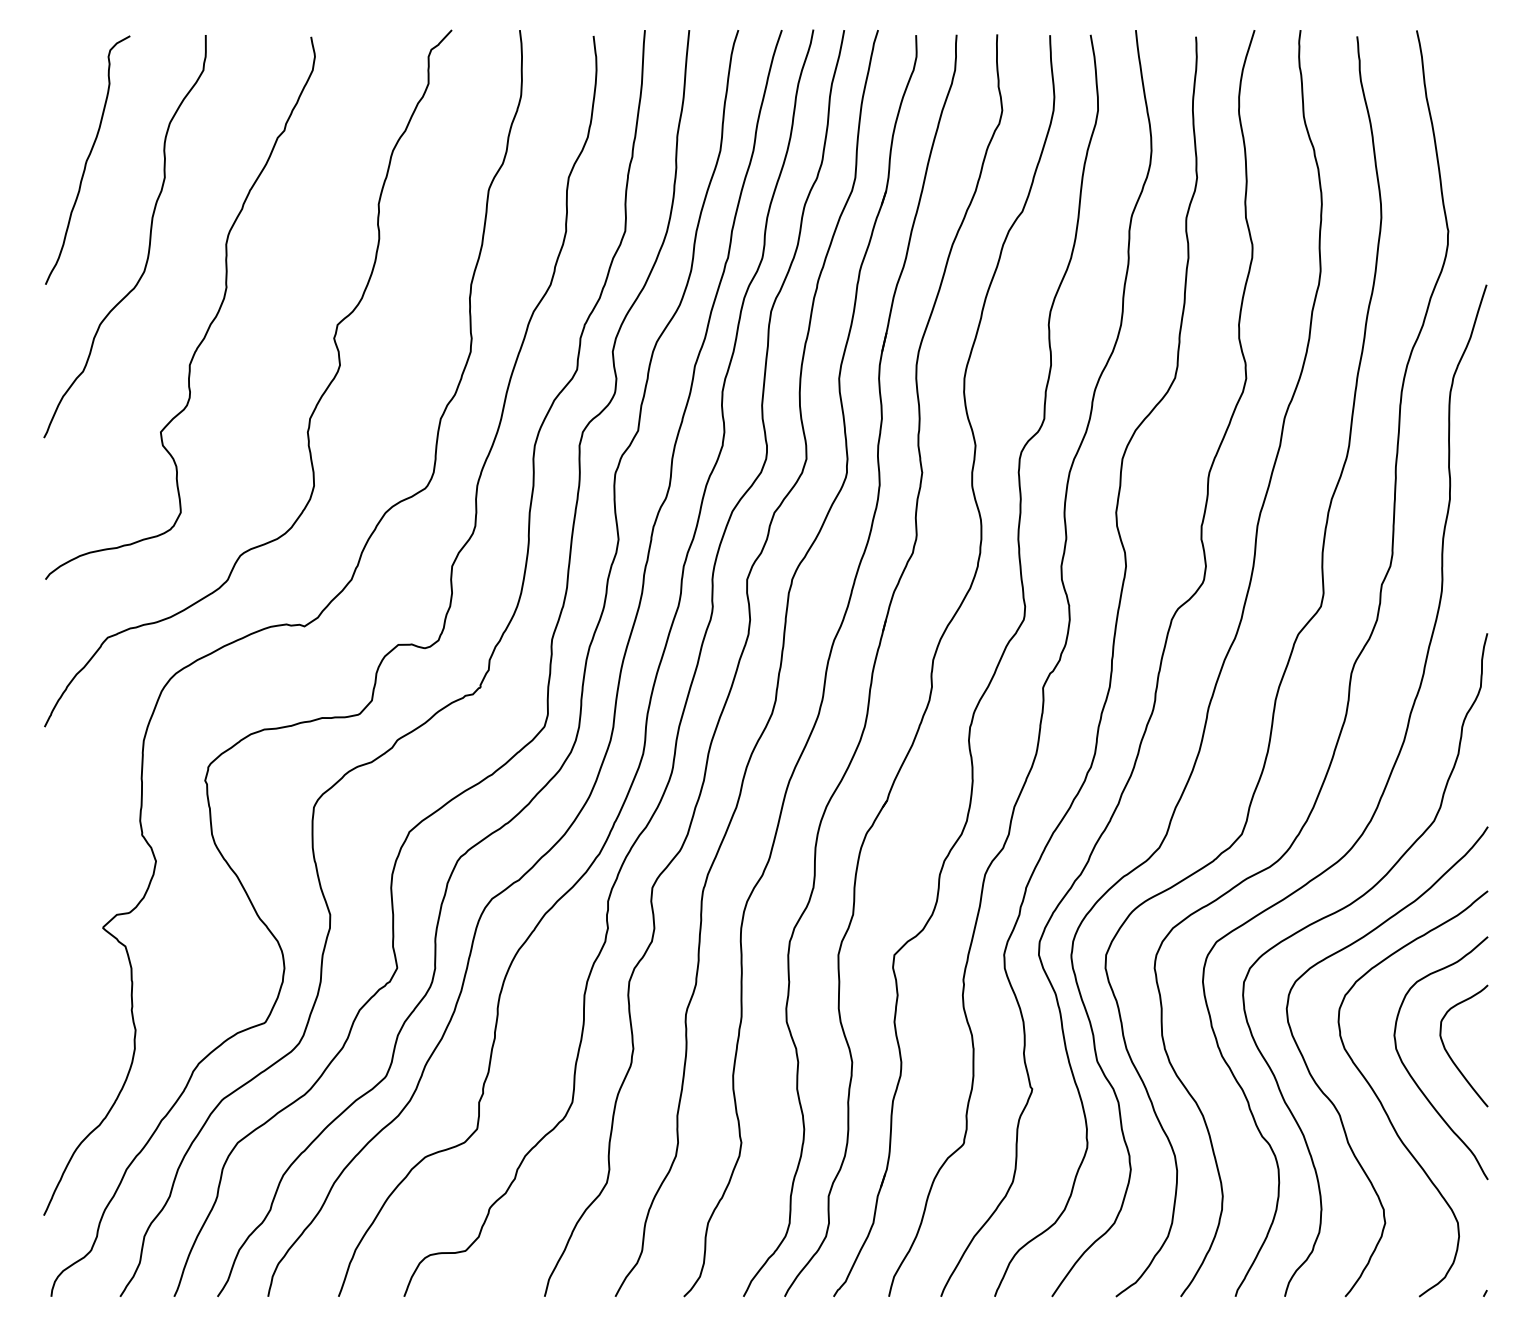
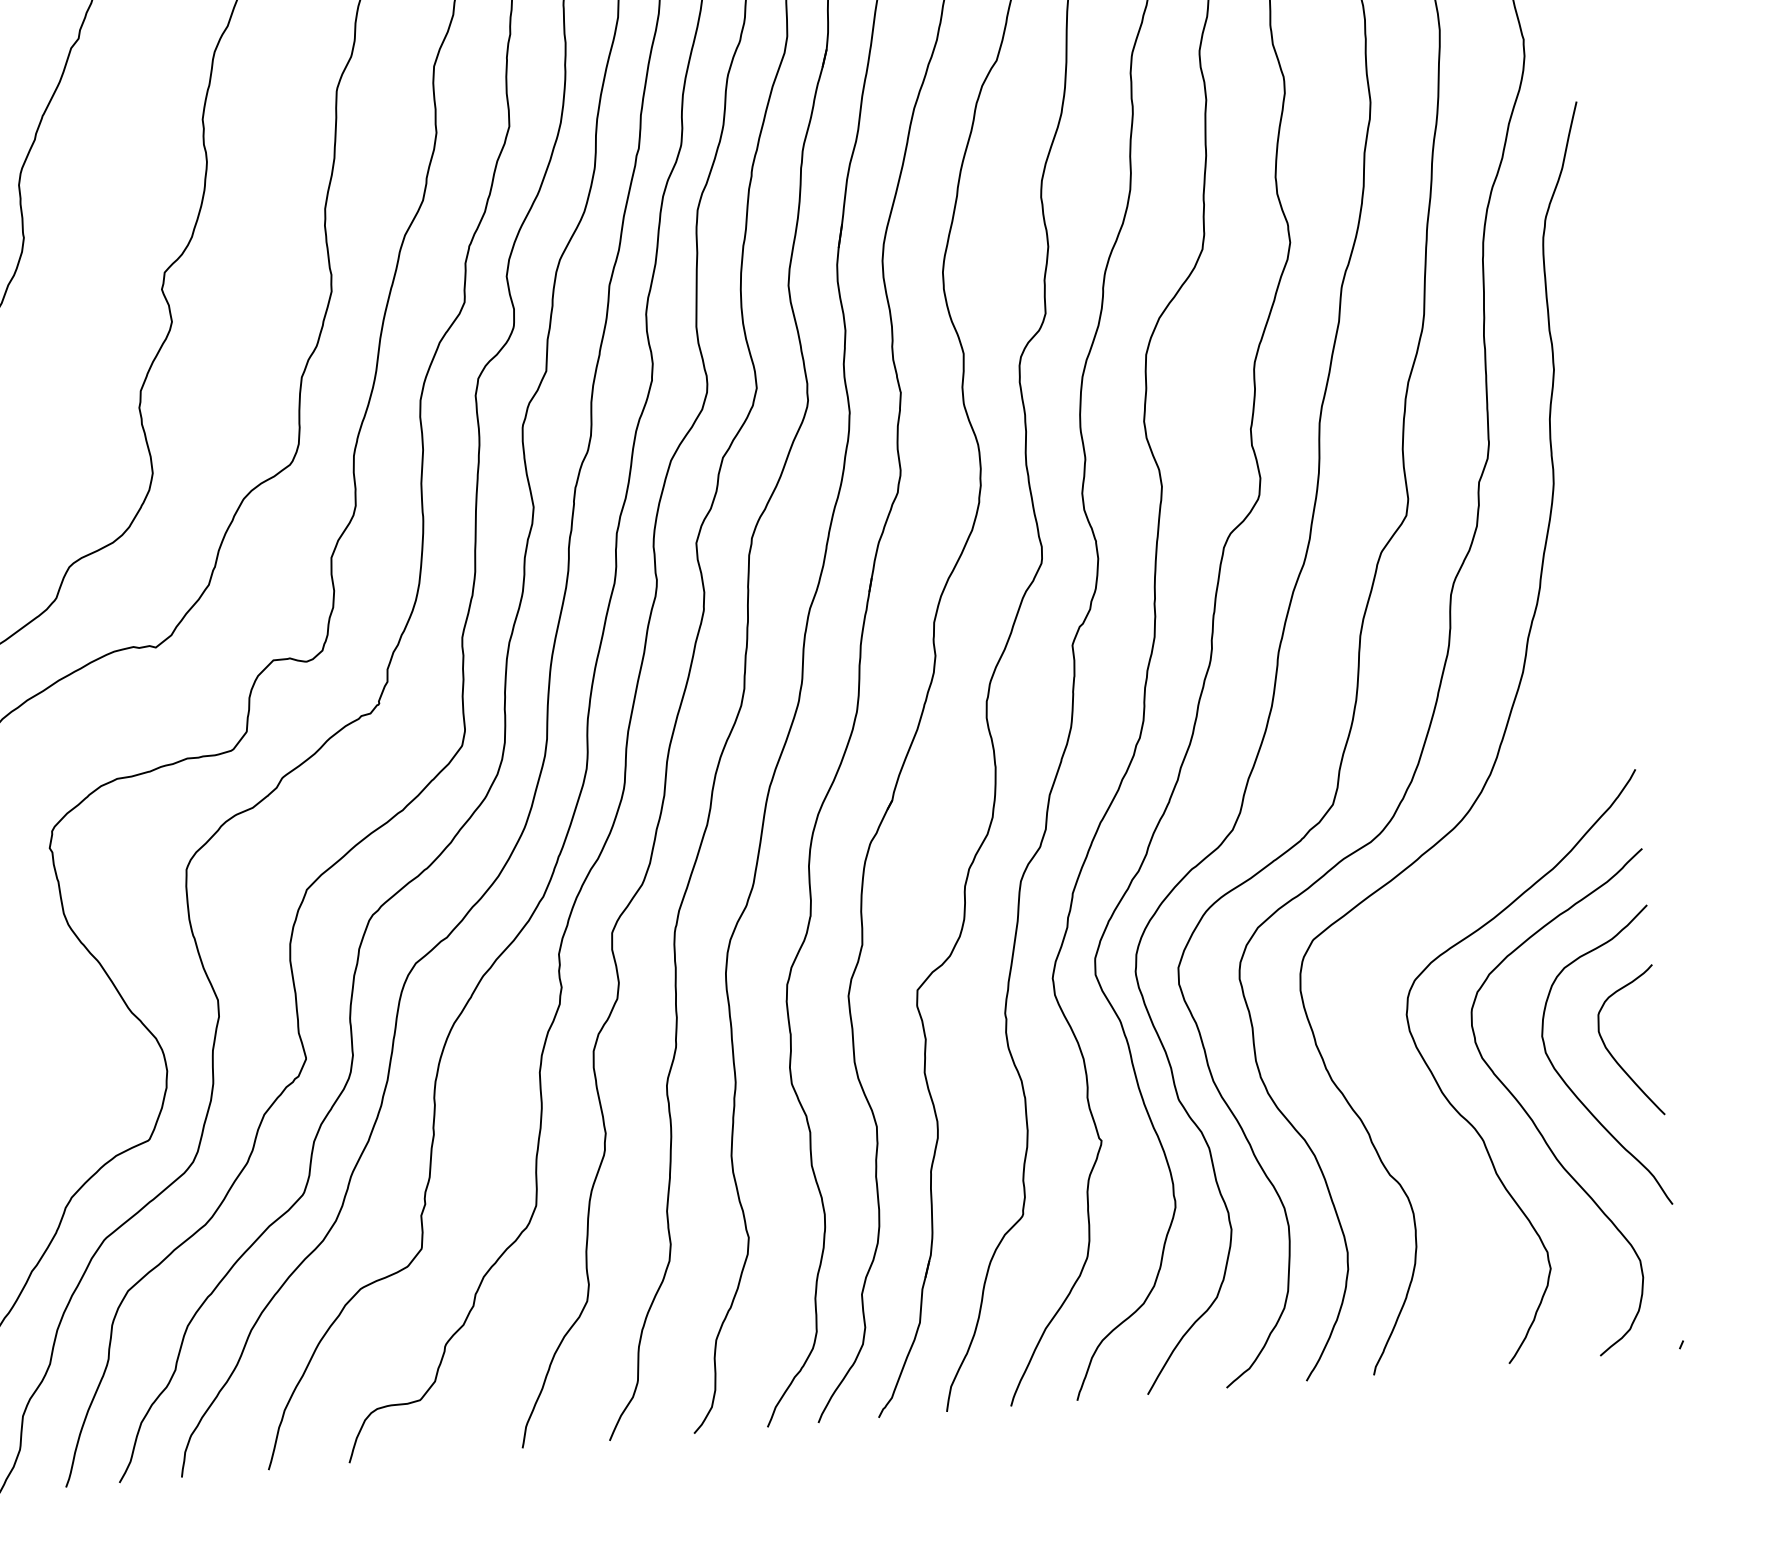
curve: (1336, 913) -> (1457, 892), removed

